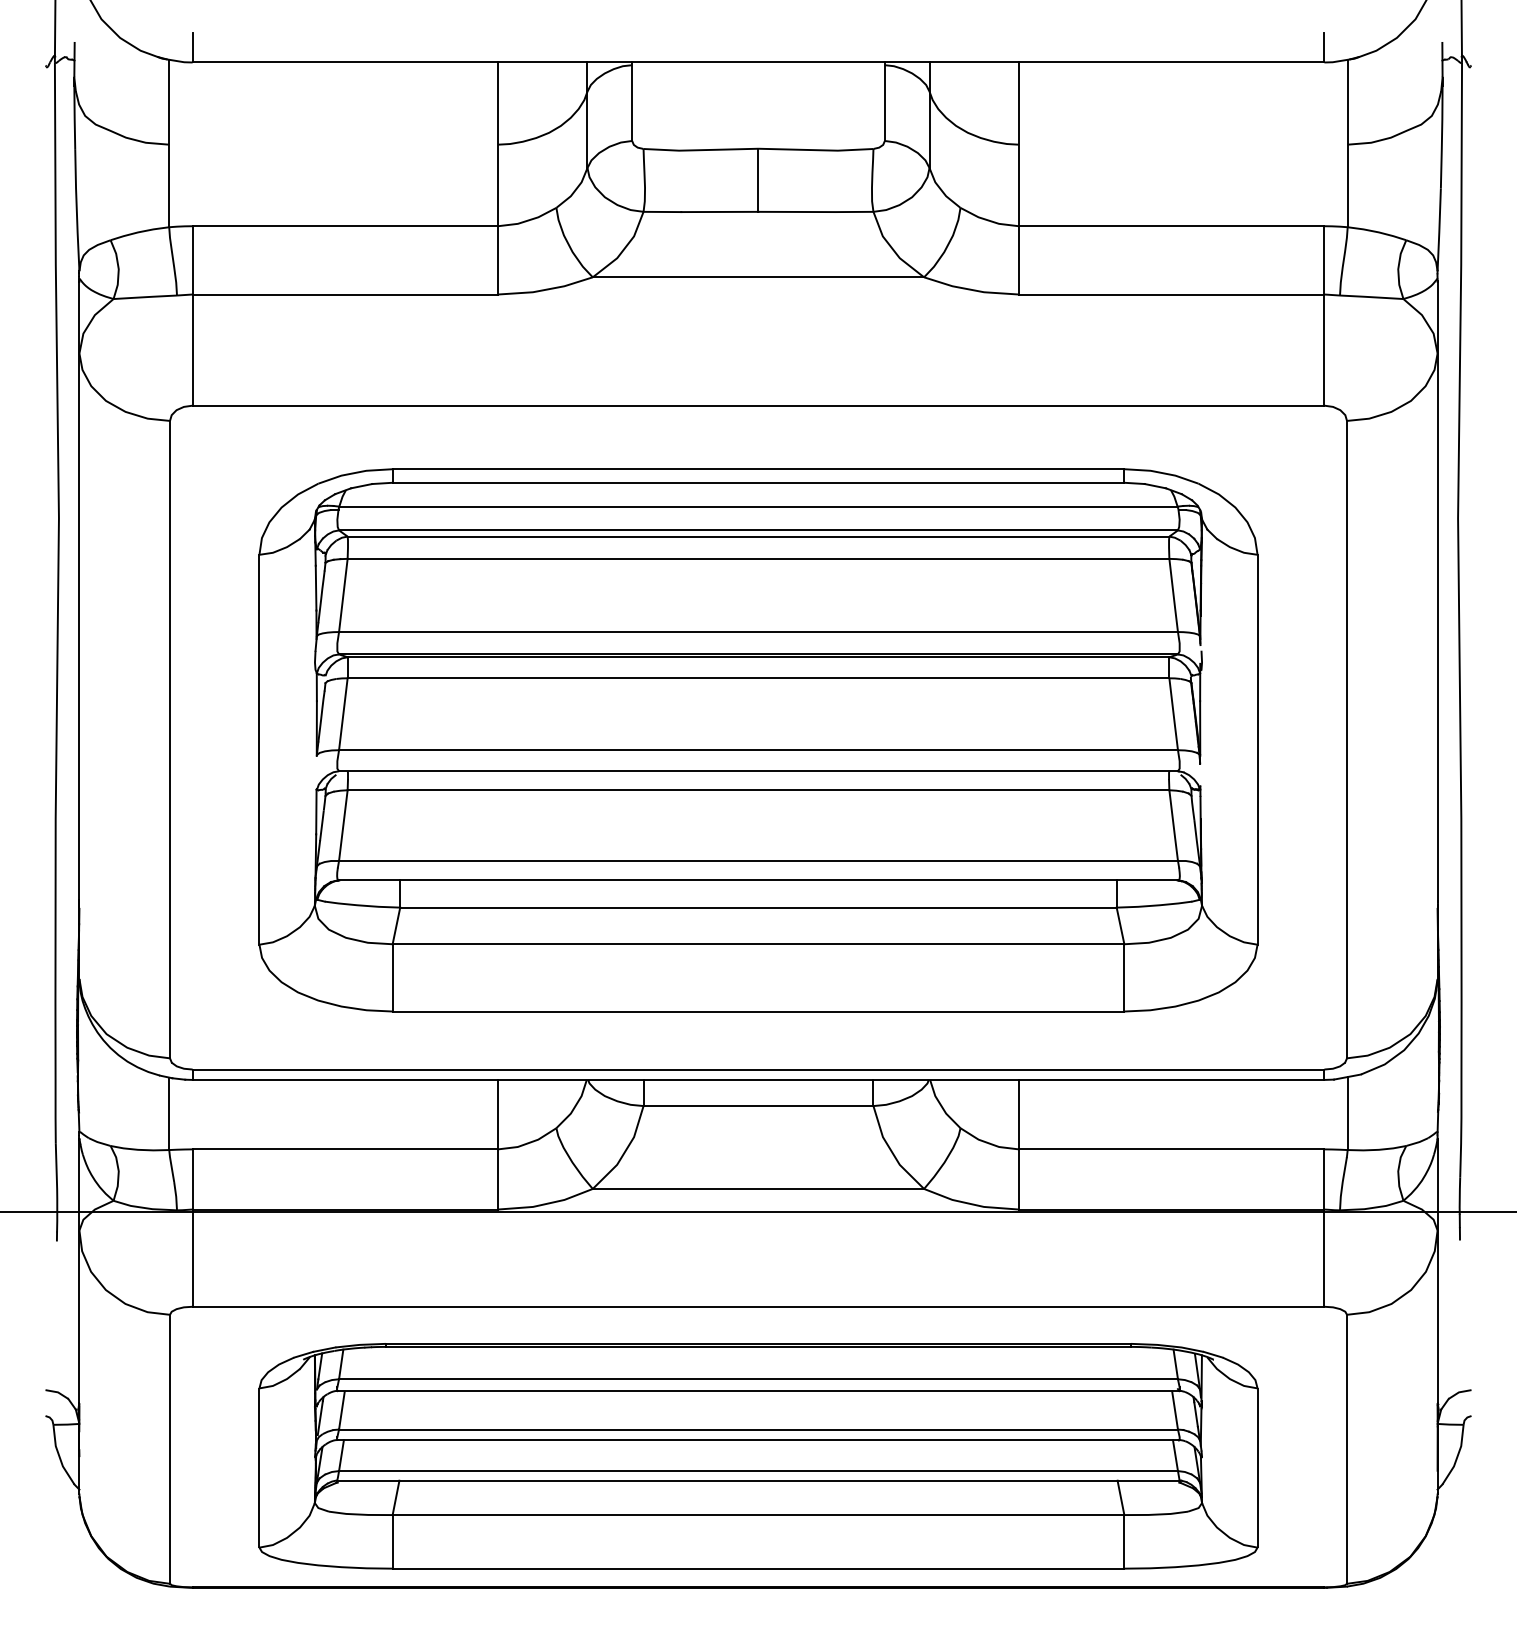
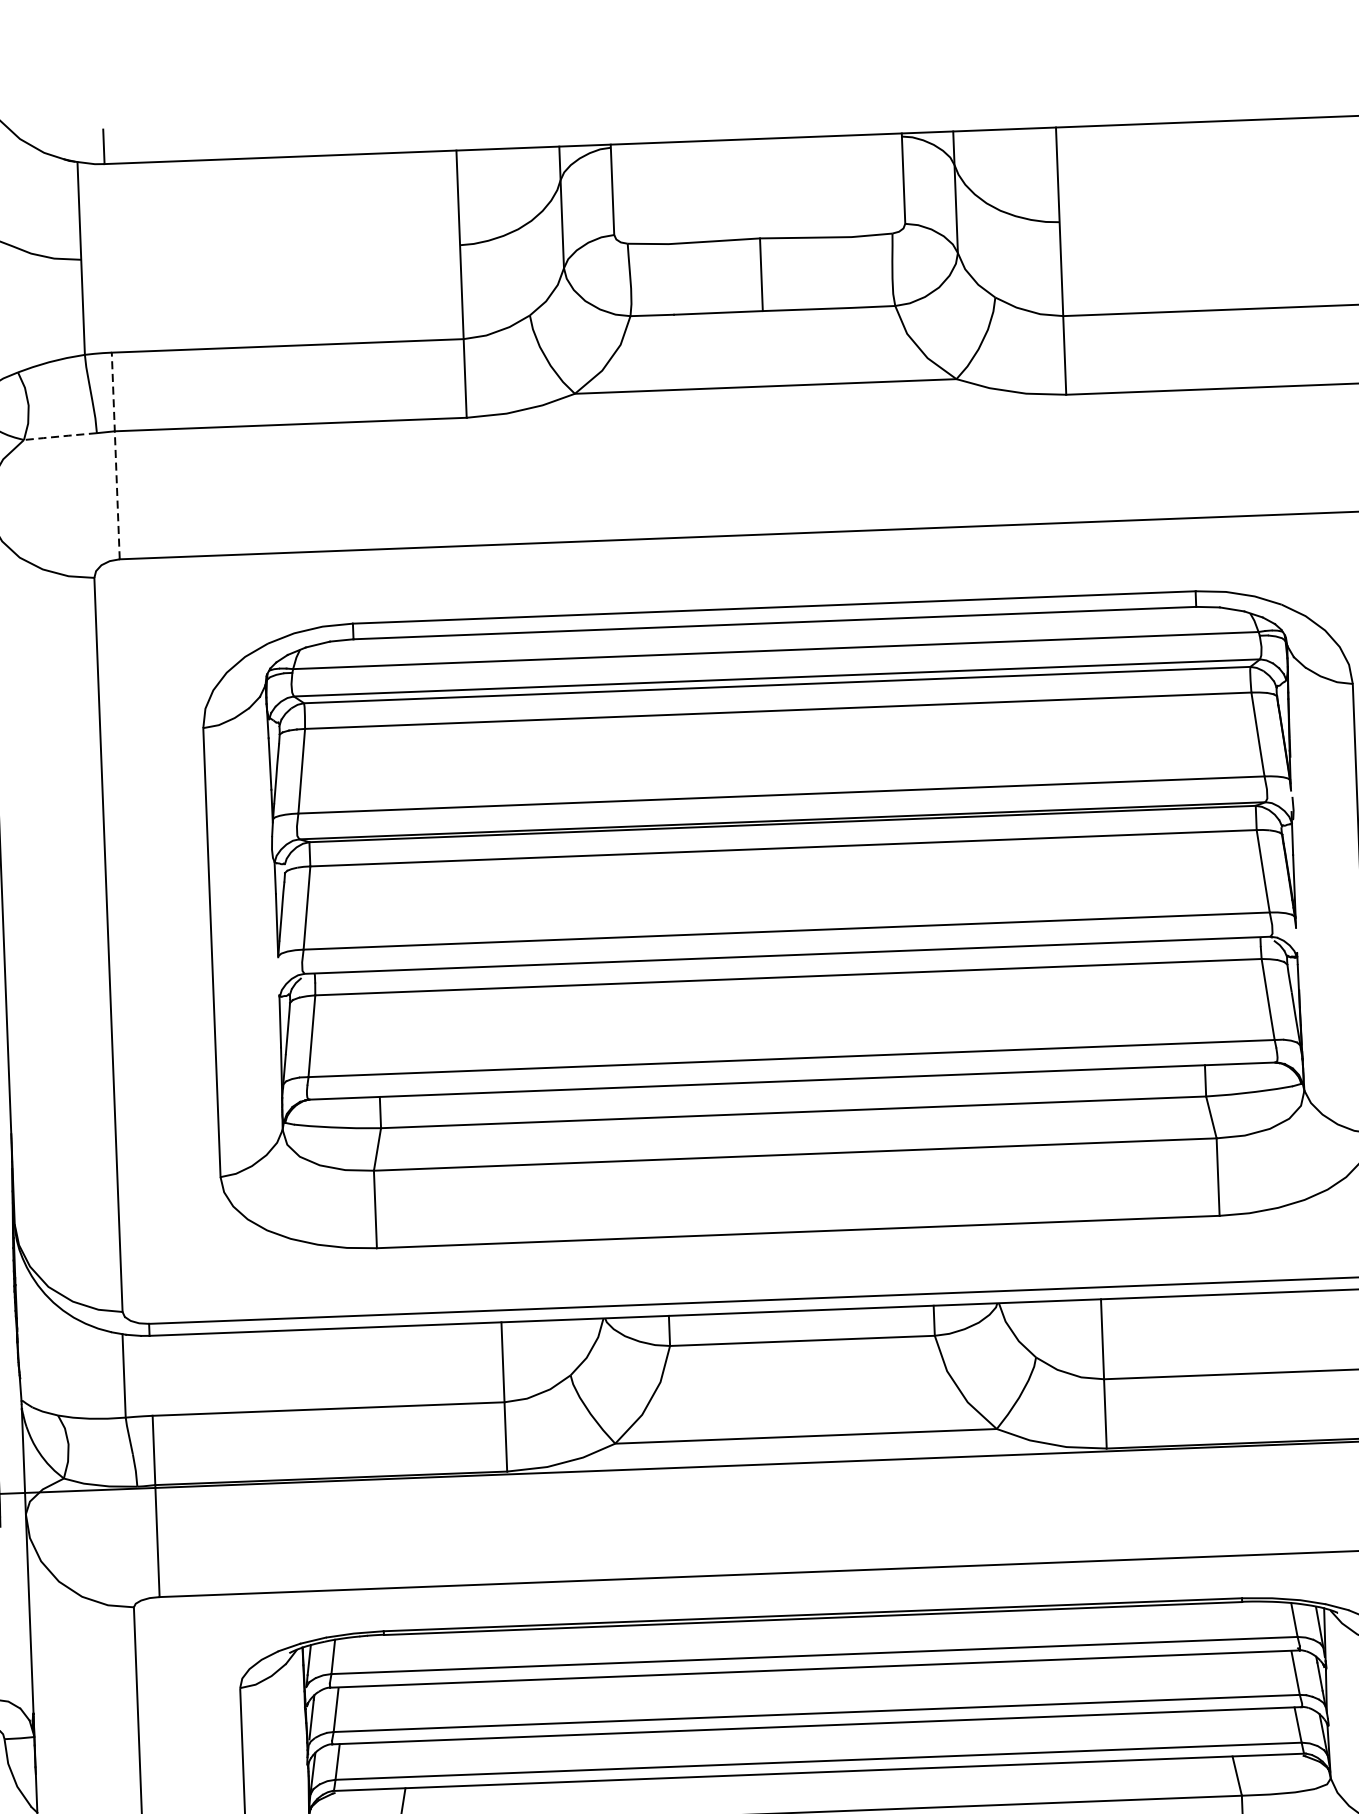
line: (144, 297) -> (59, 436), solid -> dashed
line: (192, 315) -> (115, 455), solid -> dashed

